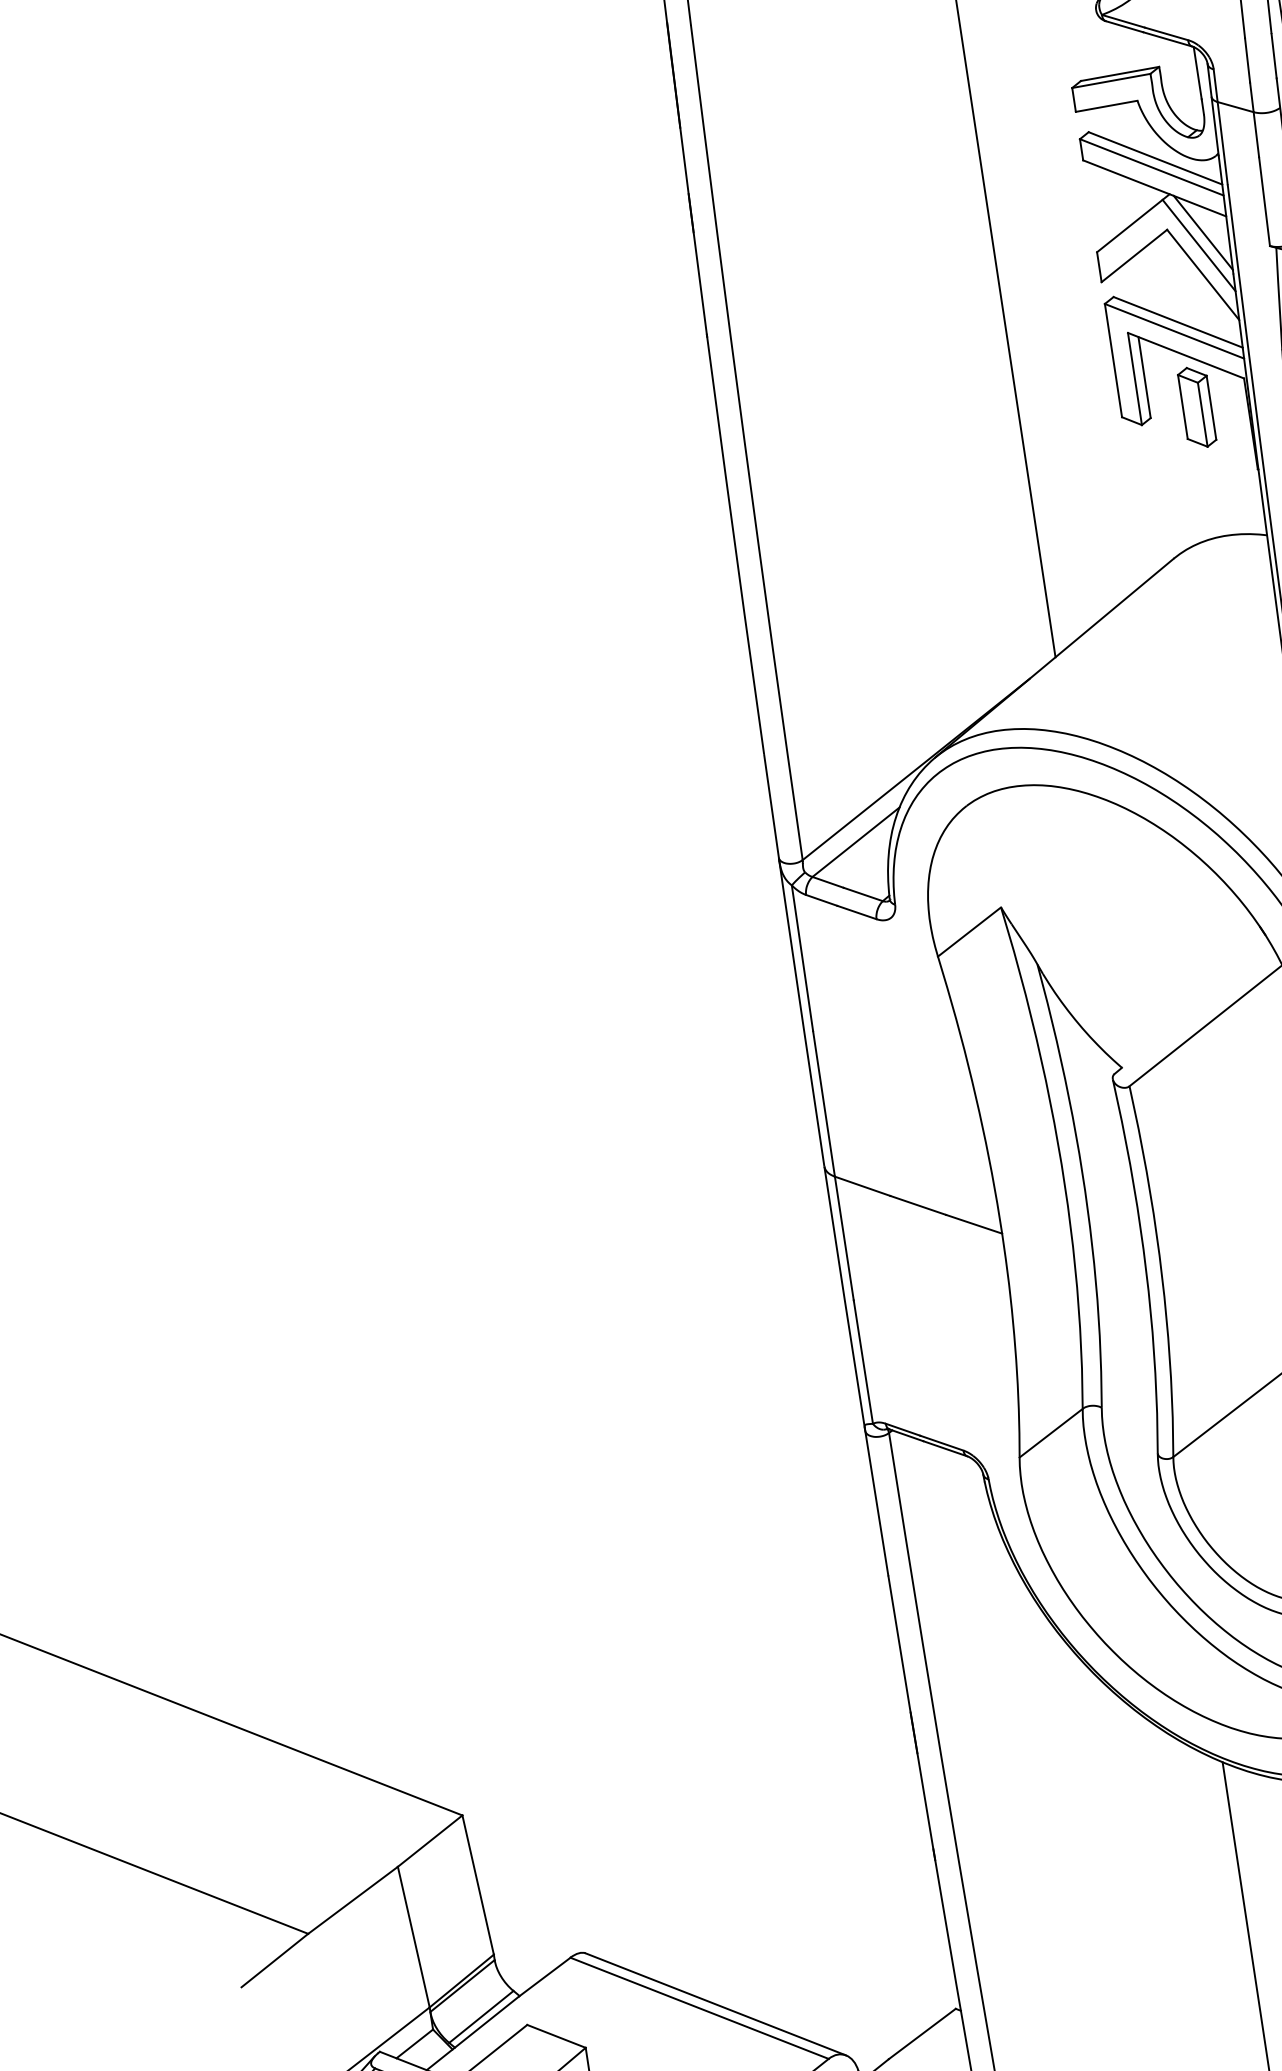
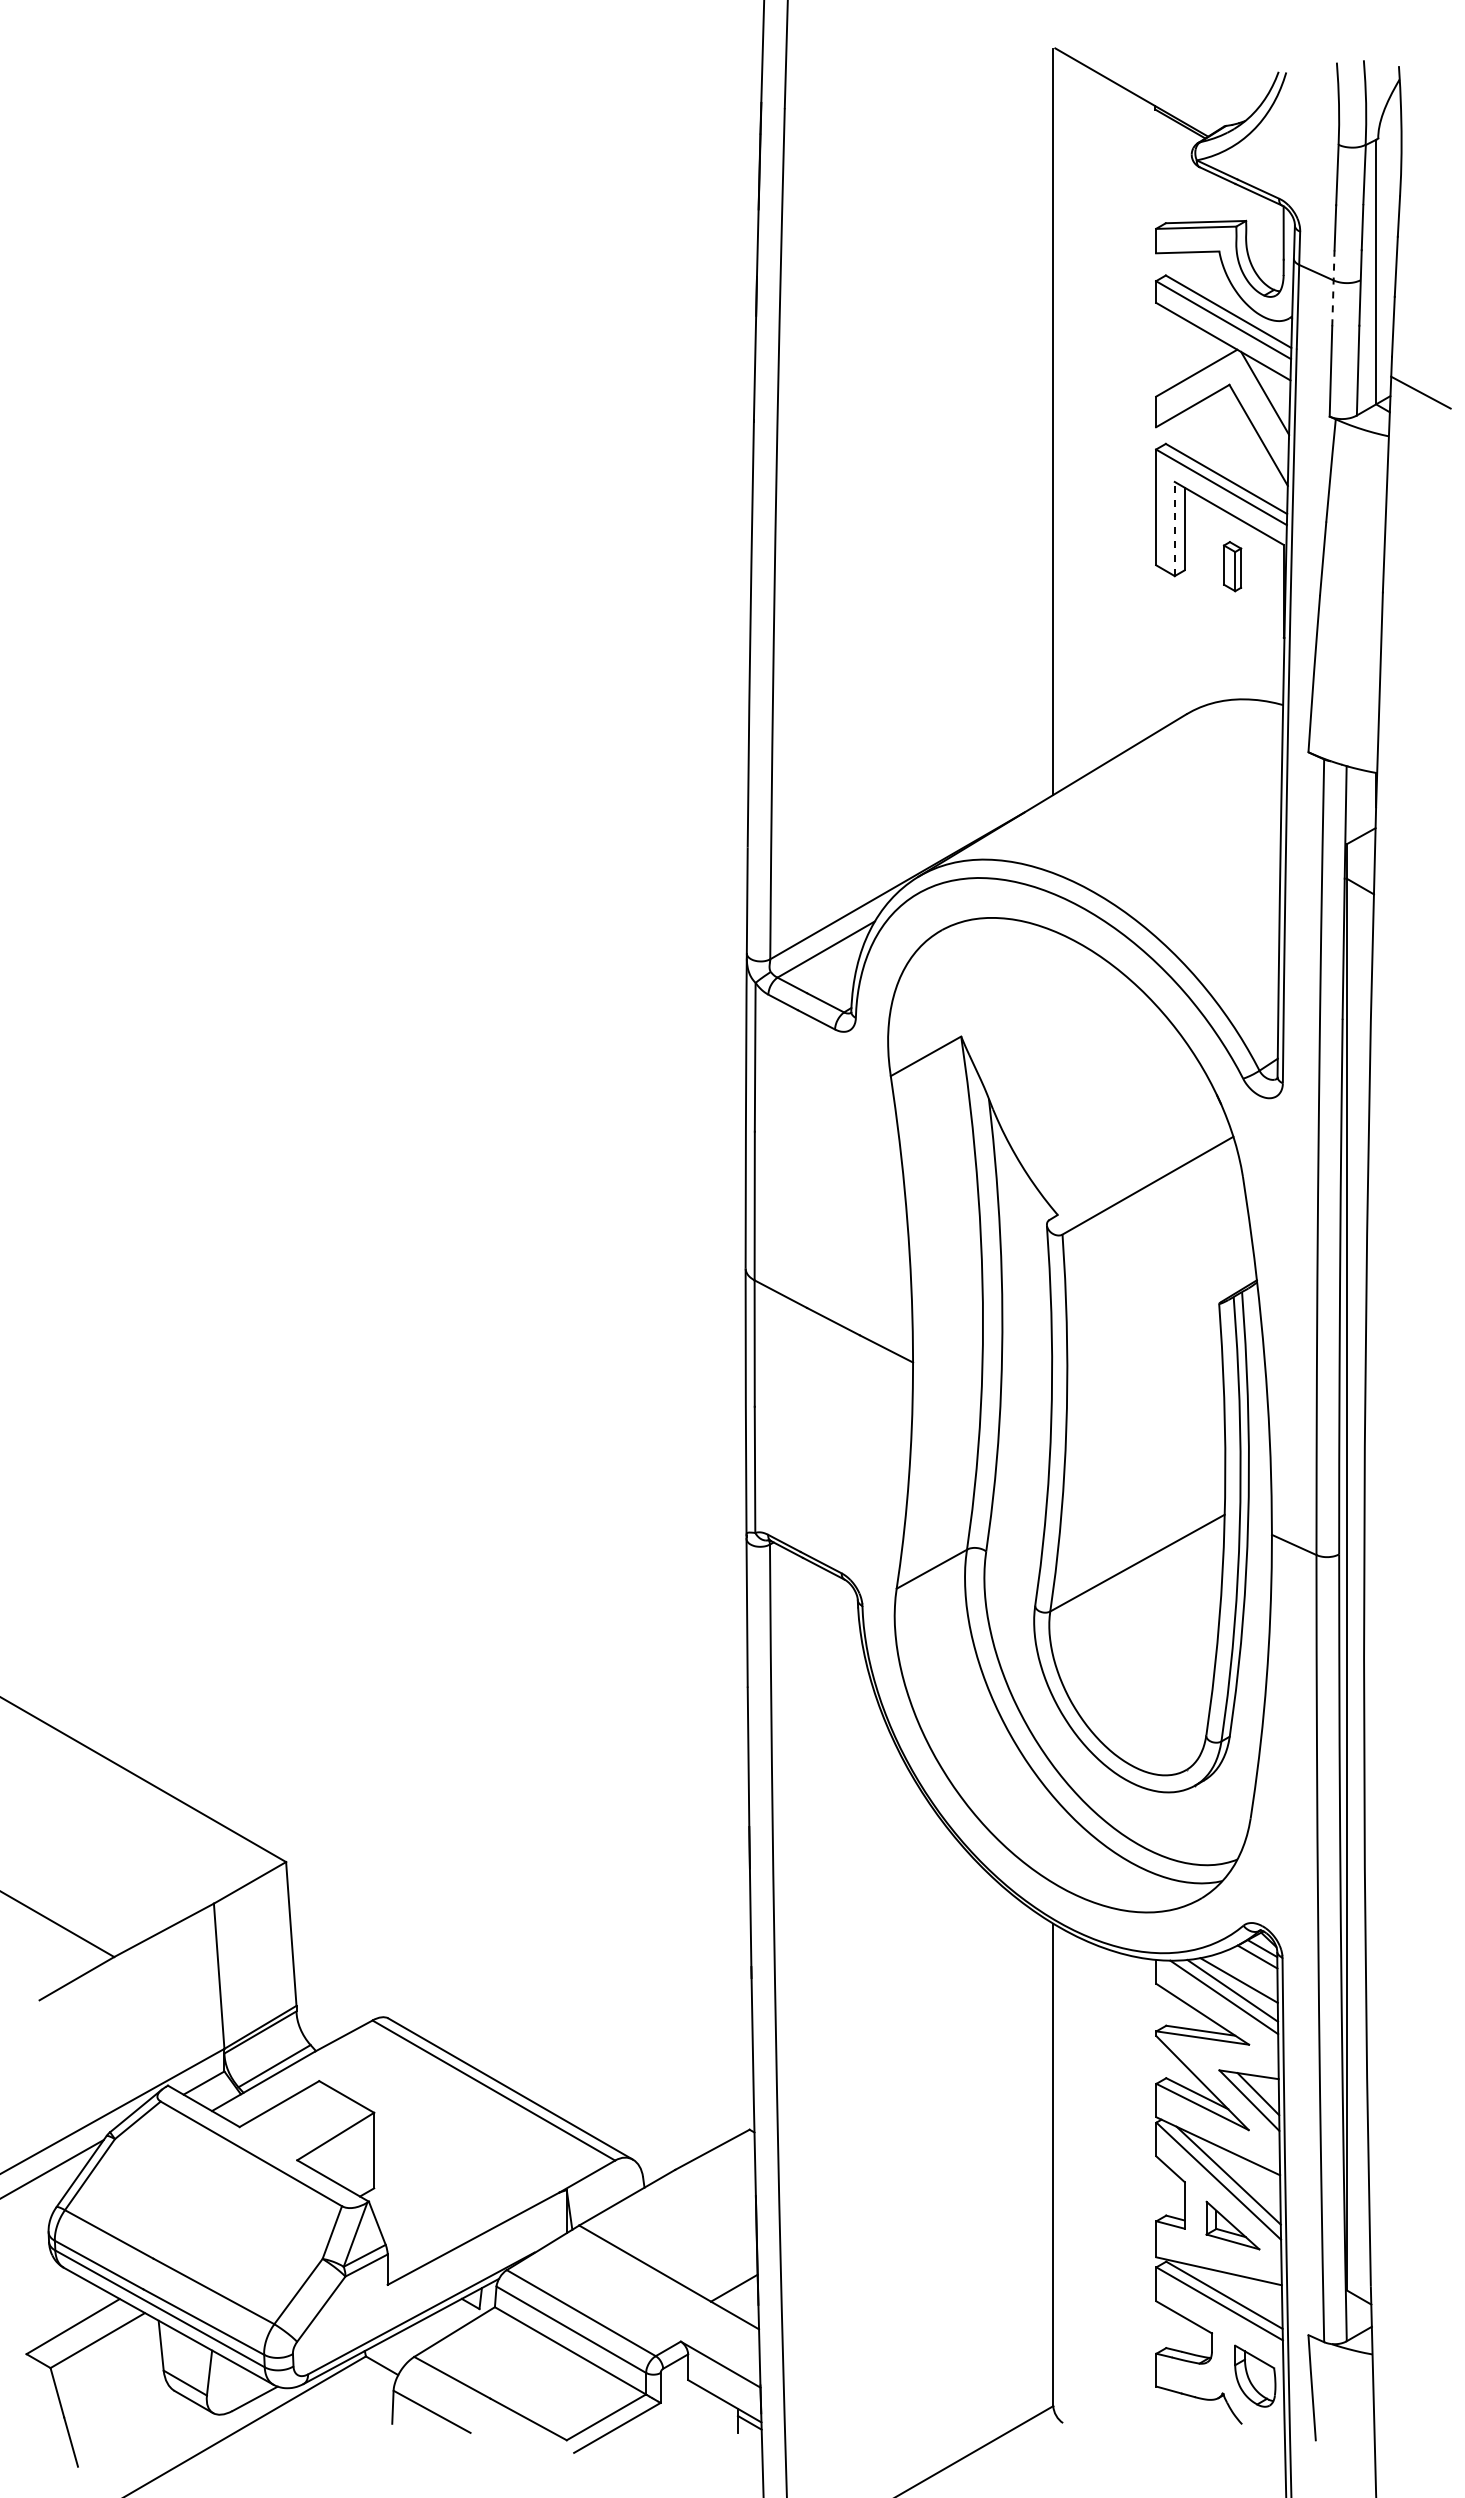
line: (1254, 120) -> (1333, 288), solid -> dashed
line: (1198, 245) -> (1258, 405), removed
line: (1134, 378) -> (1174, 528), solid -> dashed
part: (1197, 407) -> (1232, 566), size x0.6

